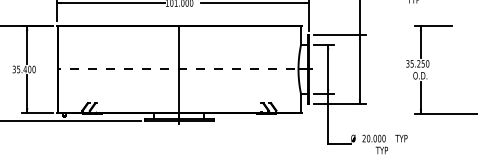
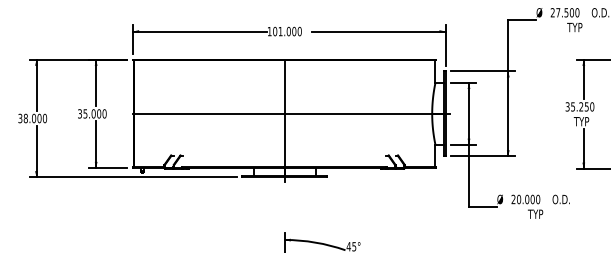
text: (25, 69) -> (93, 113), 35.400 -> 35.000
line: (184, 69) -> (291, 113), dashed -> solid
text: (419, 75) -> (582, 121), O.D. -> TYP
text: (402, 138) -> (560, 199), TYP -> O.D.

